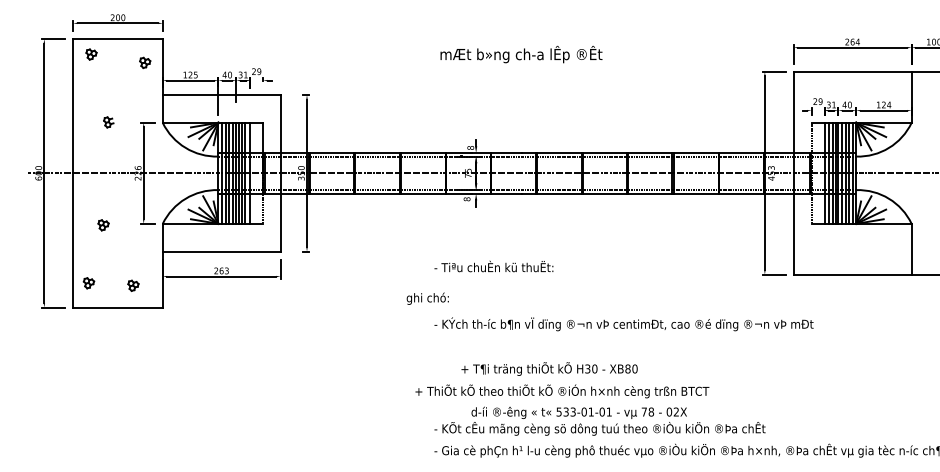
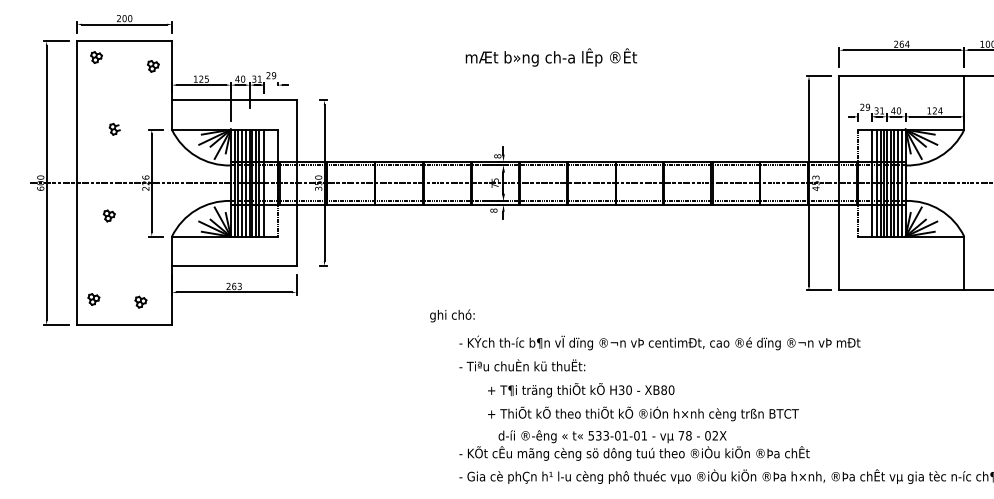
part: (103, 225) -> (109, 216), moved
text: (493, 266) -> (521, 365), moved
text: (562, 391) -> (643, 414), moved

